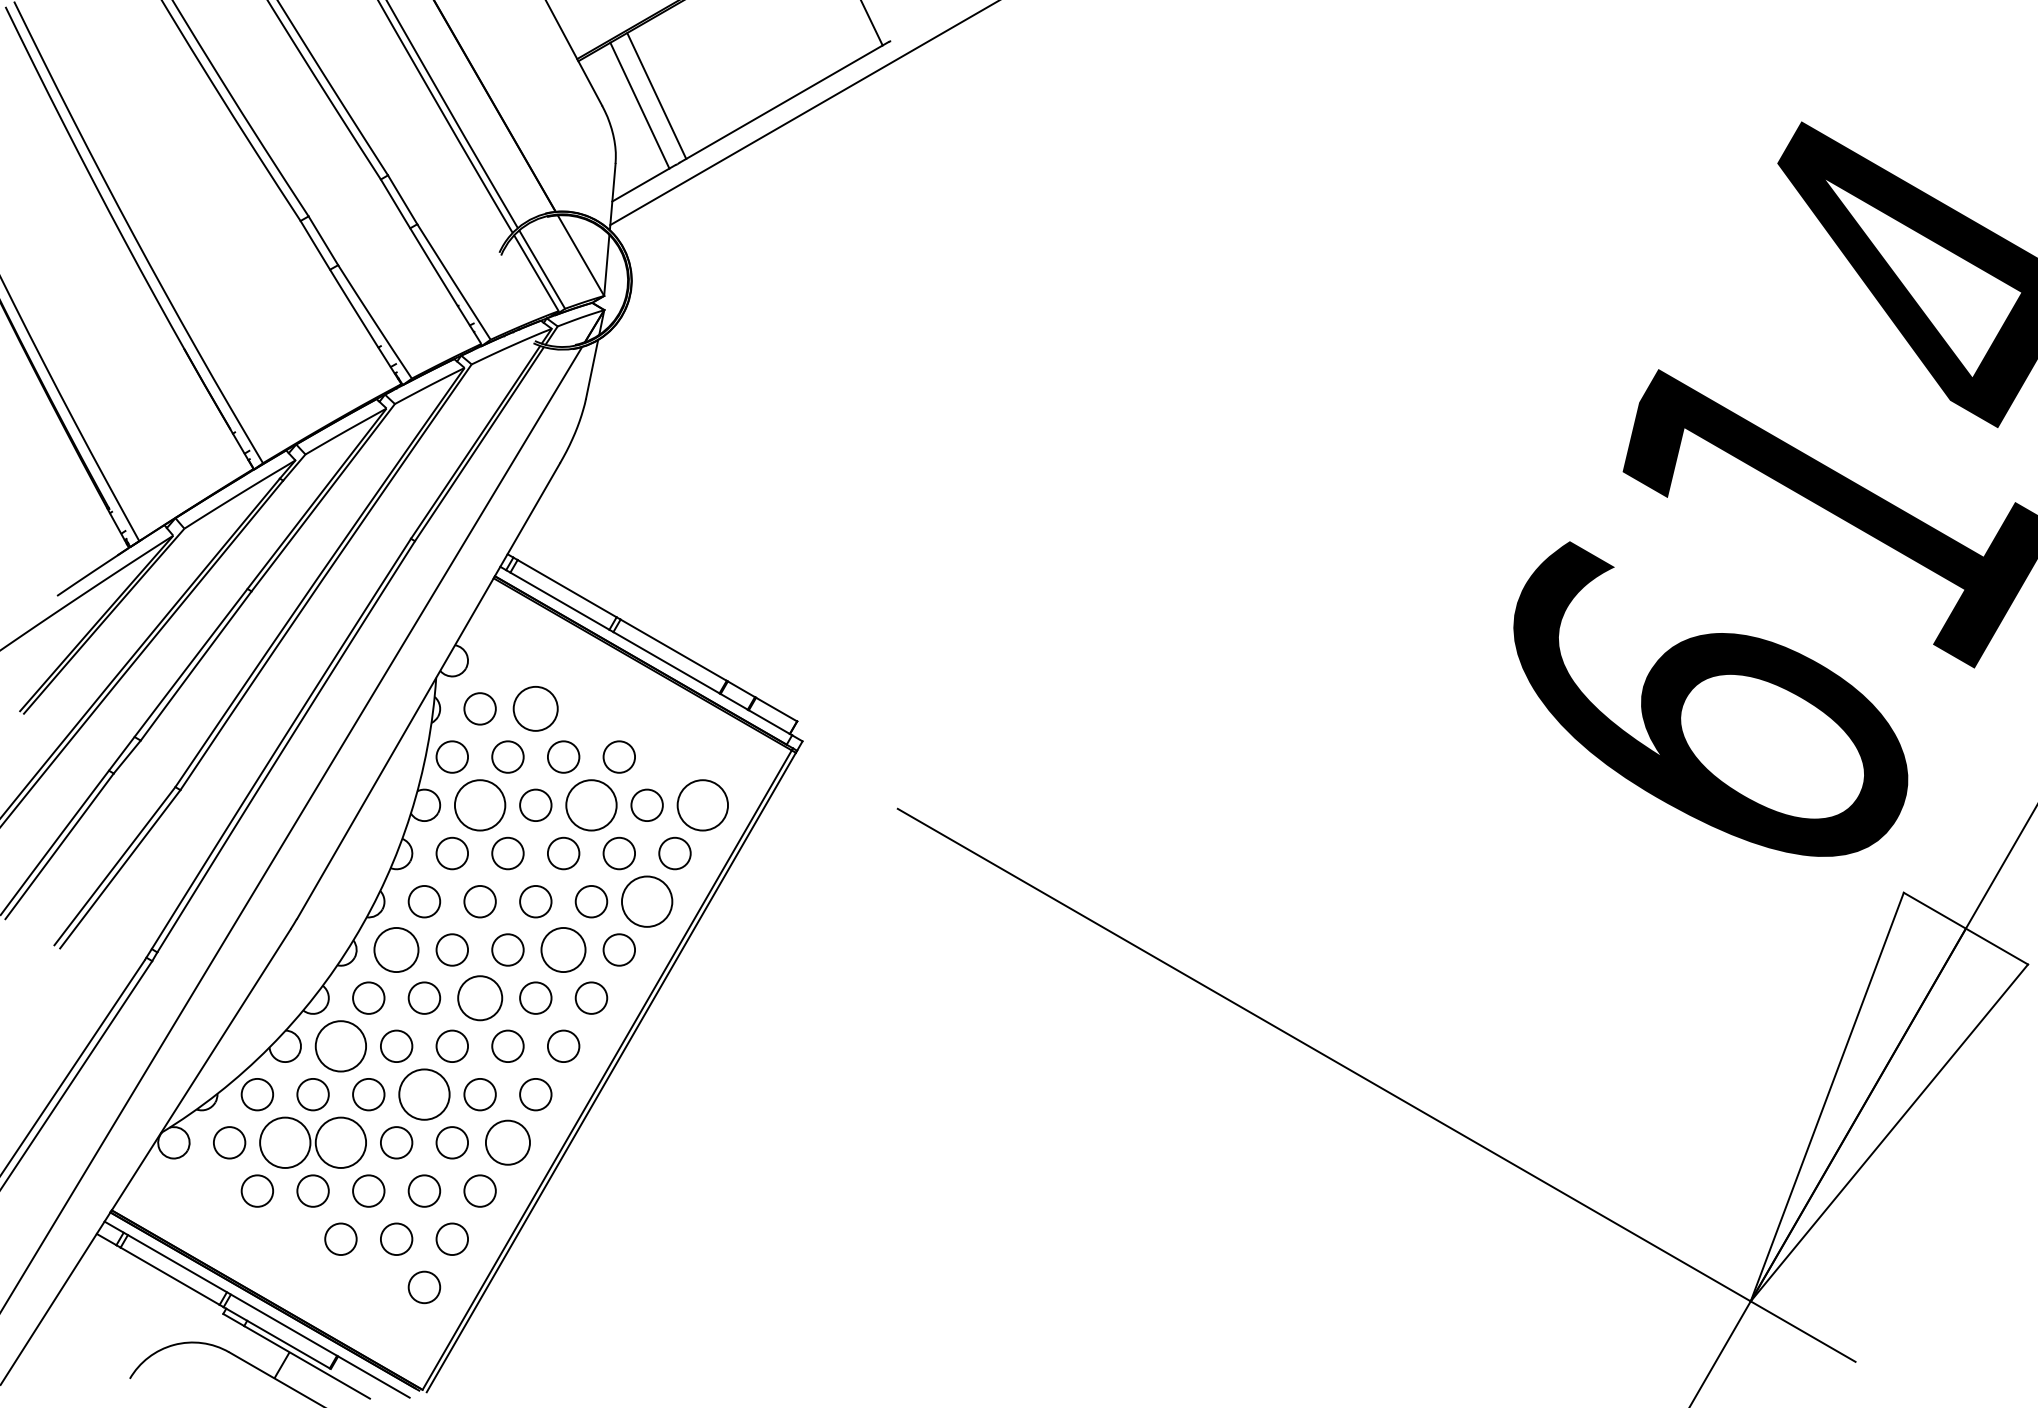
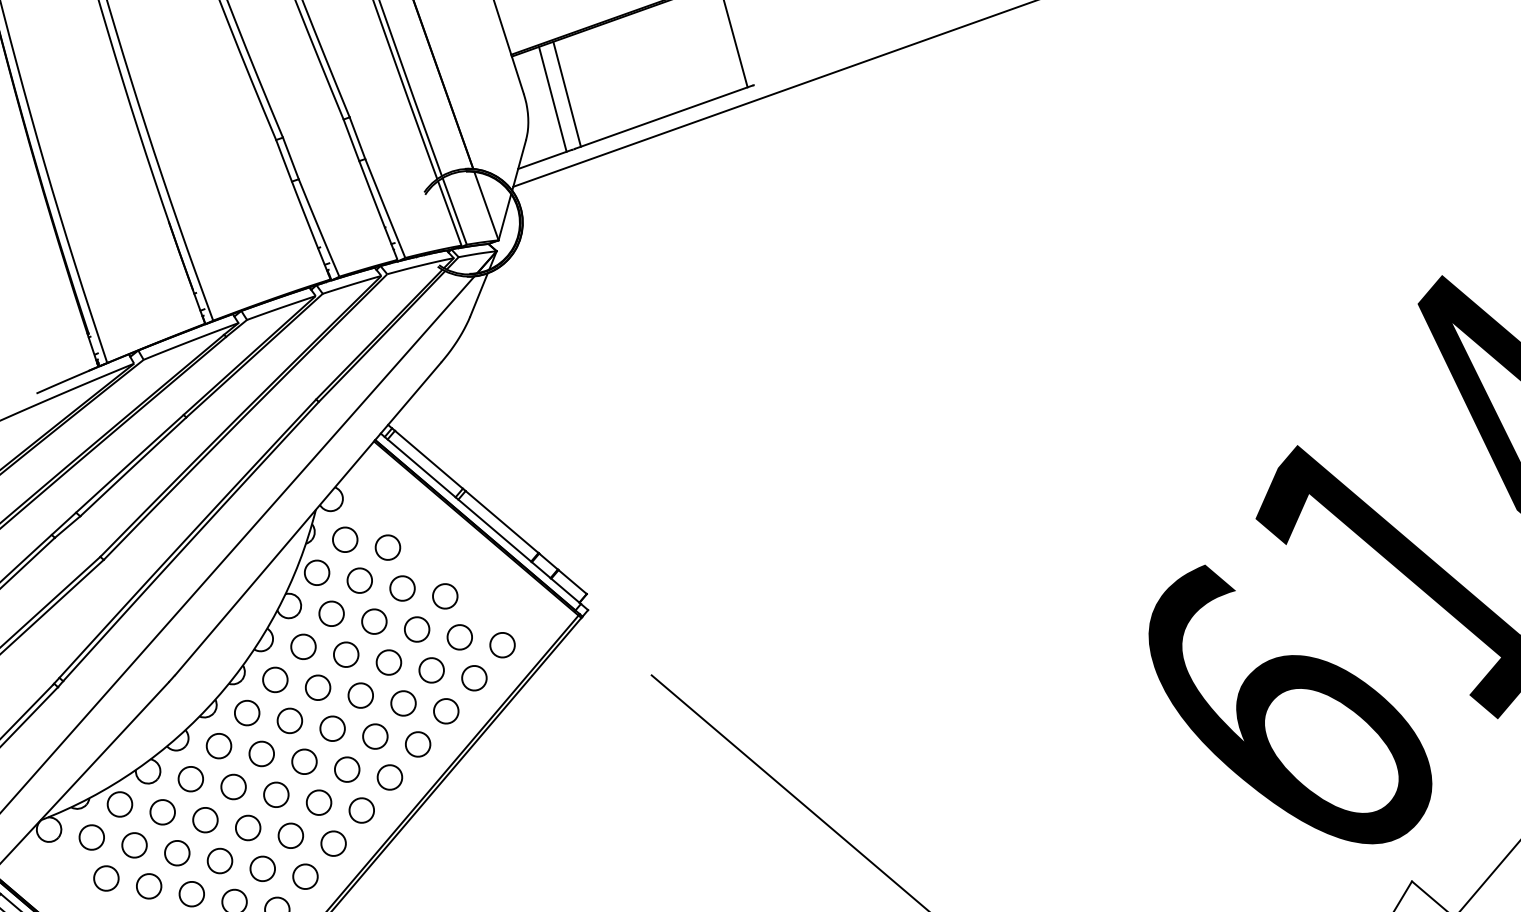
circle: (535, 708) -> (387, 547), size x0.71
circle: (479, 805) -> (331, 613), size x0.62
circle: (591, 805) -> (417, 629), size x0.62
circle: (702, 805) -> (502, 645), size x0.62
circle: (646, 901) -> (445, 711), size x0.62
circle: (396, 949) -> (247, 712), size x0.71
circle: (563, 949) -> (375, 736), size x0.71
circle: (479, 997) -> (304, 761), size x0.71
circle: (340, 1046) -> (190, 779), size x0.62
circle: (424, 1094) -> (248, 827), size x0.62
circle: (285, 1142) -> (134, 845), size x0.62
circle: (340, 1142) -> (177, 852), size x0.62
circle: (507, 1142) -> (305, 876), size x0.71

